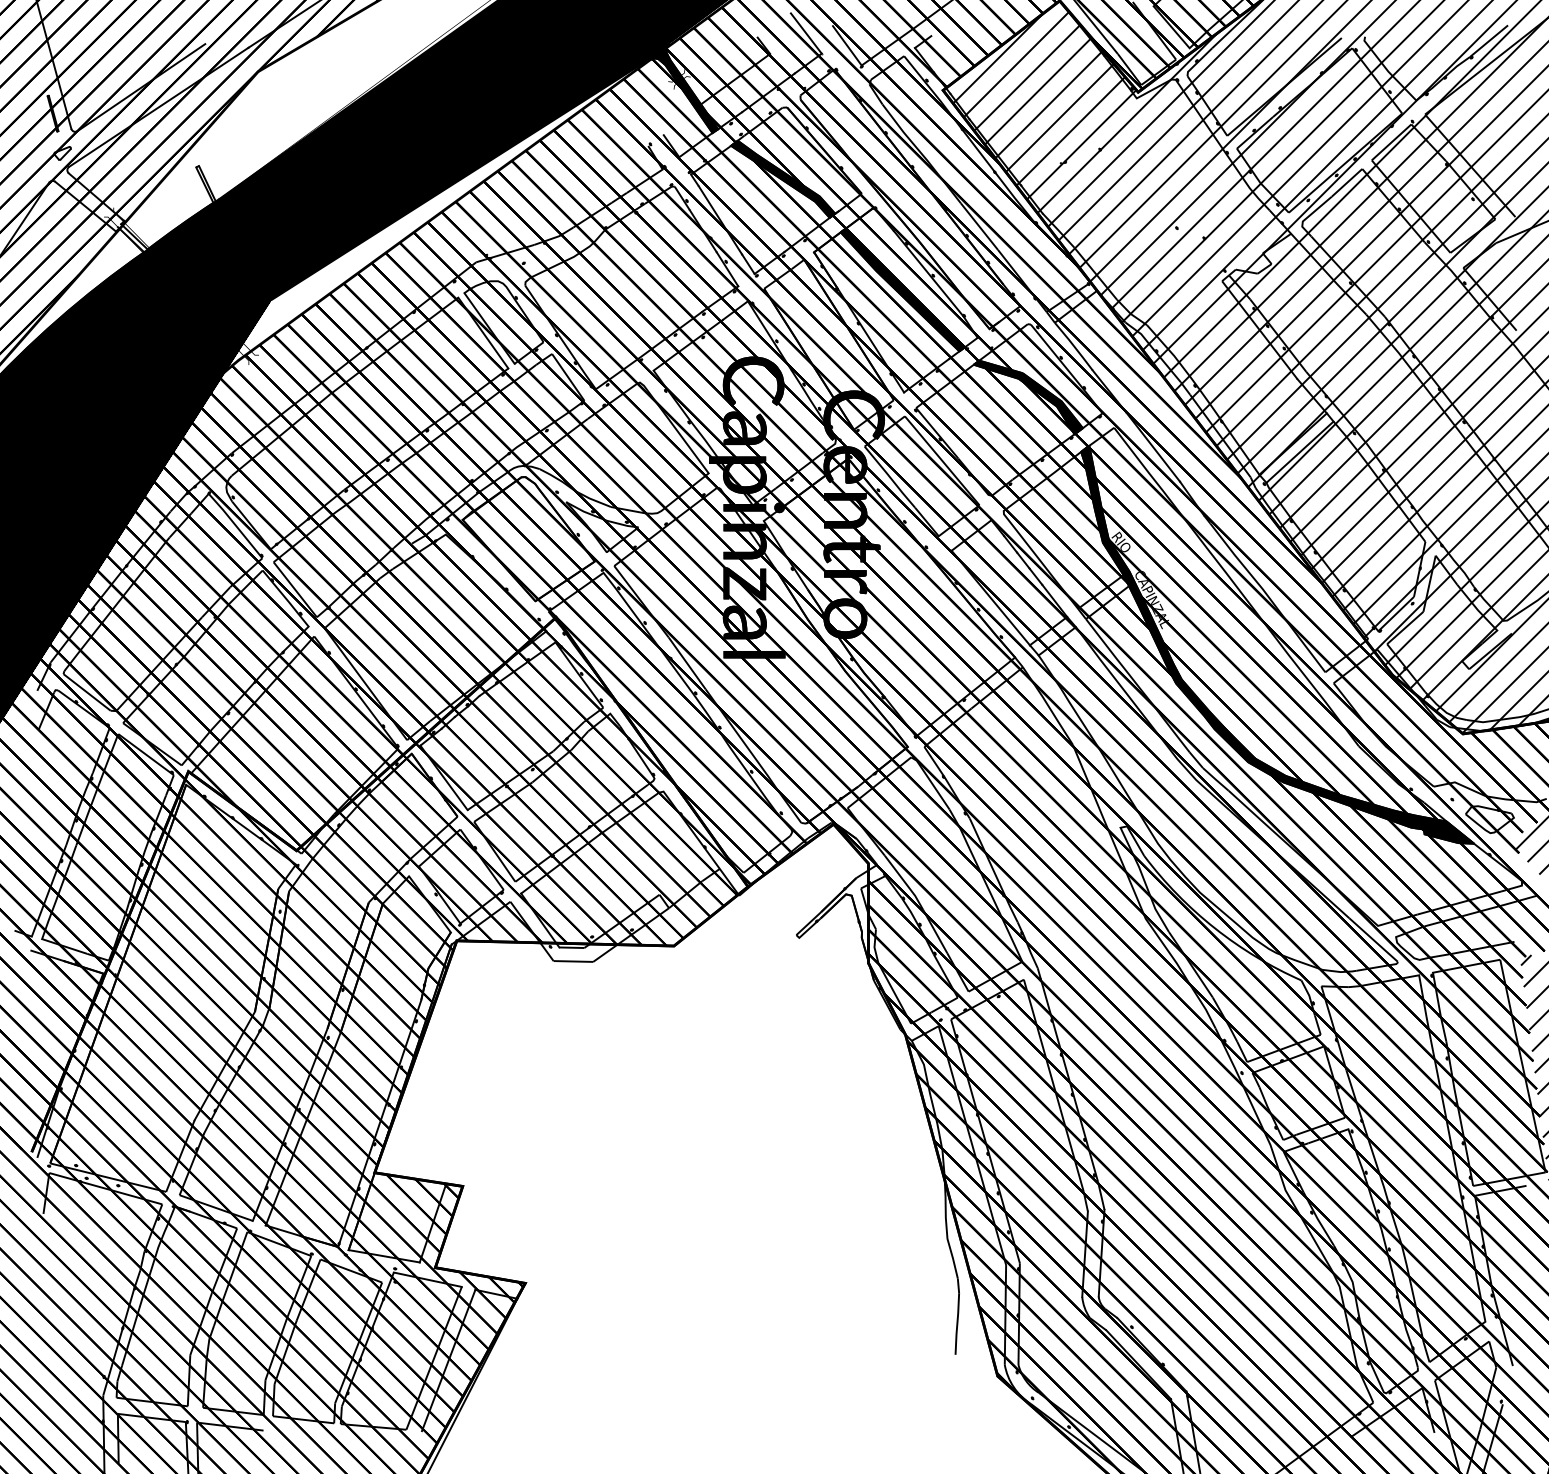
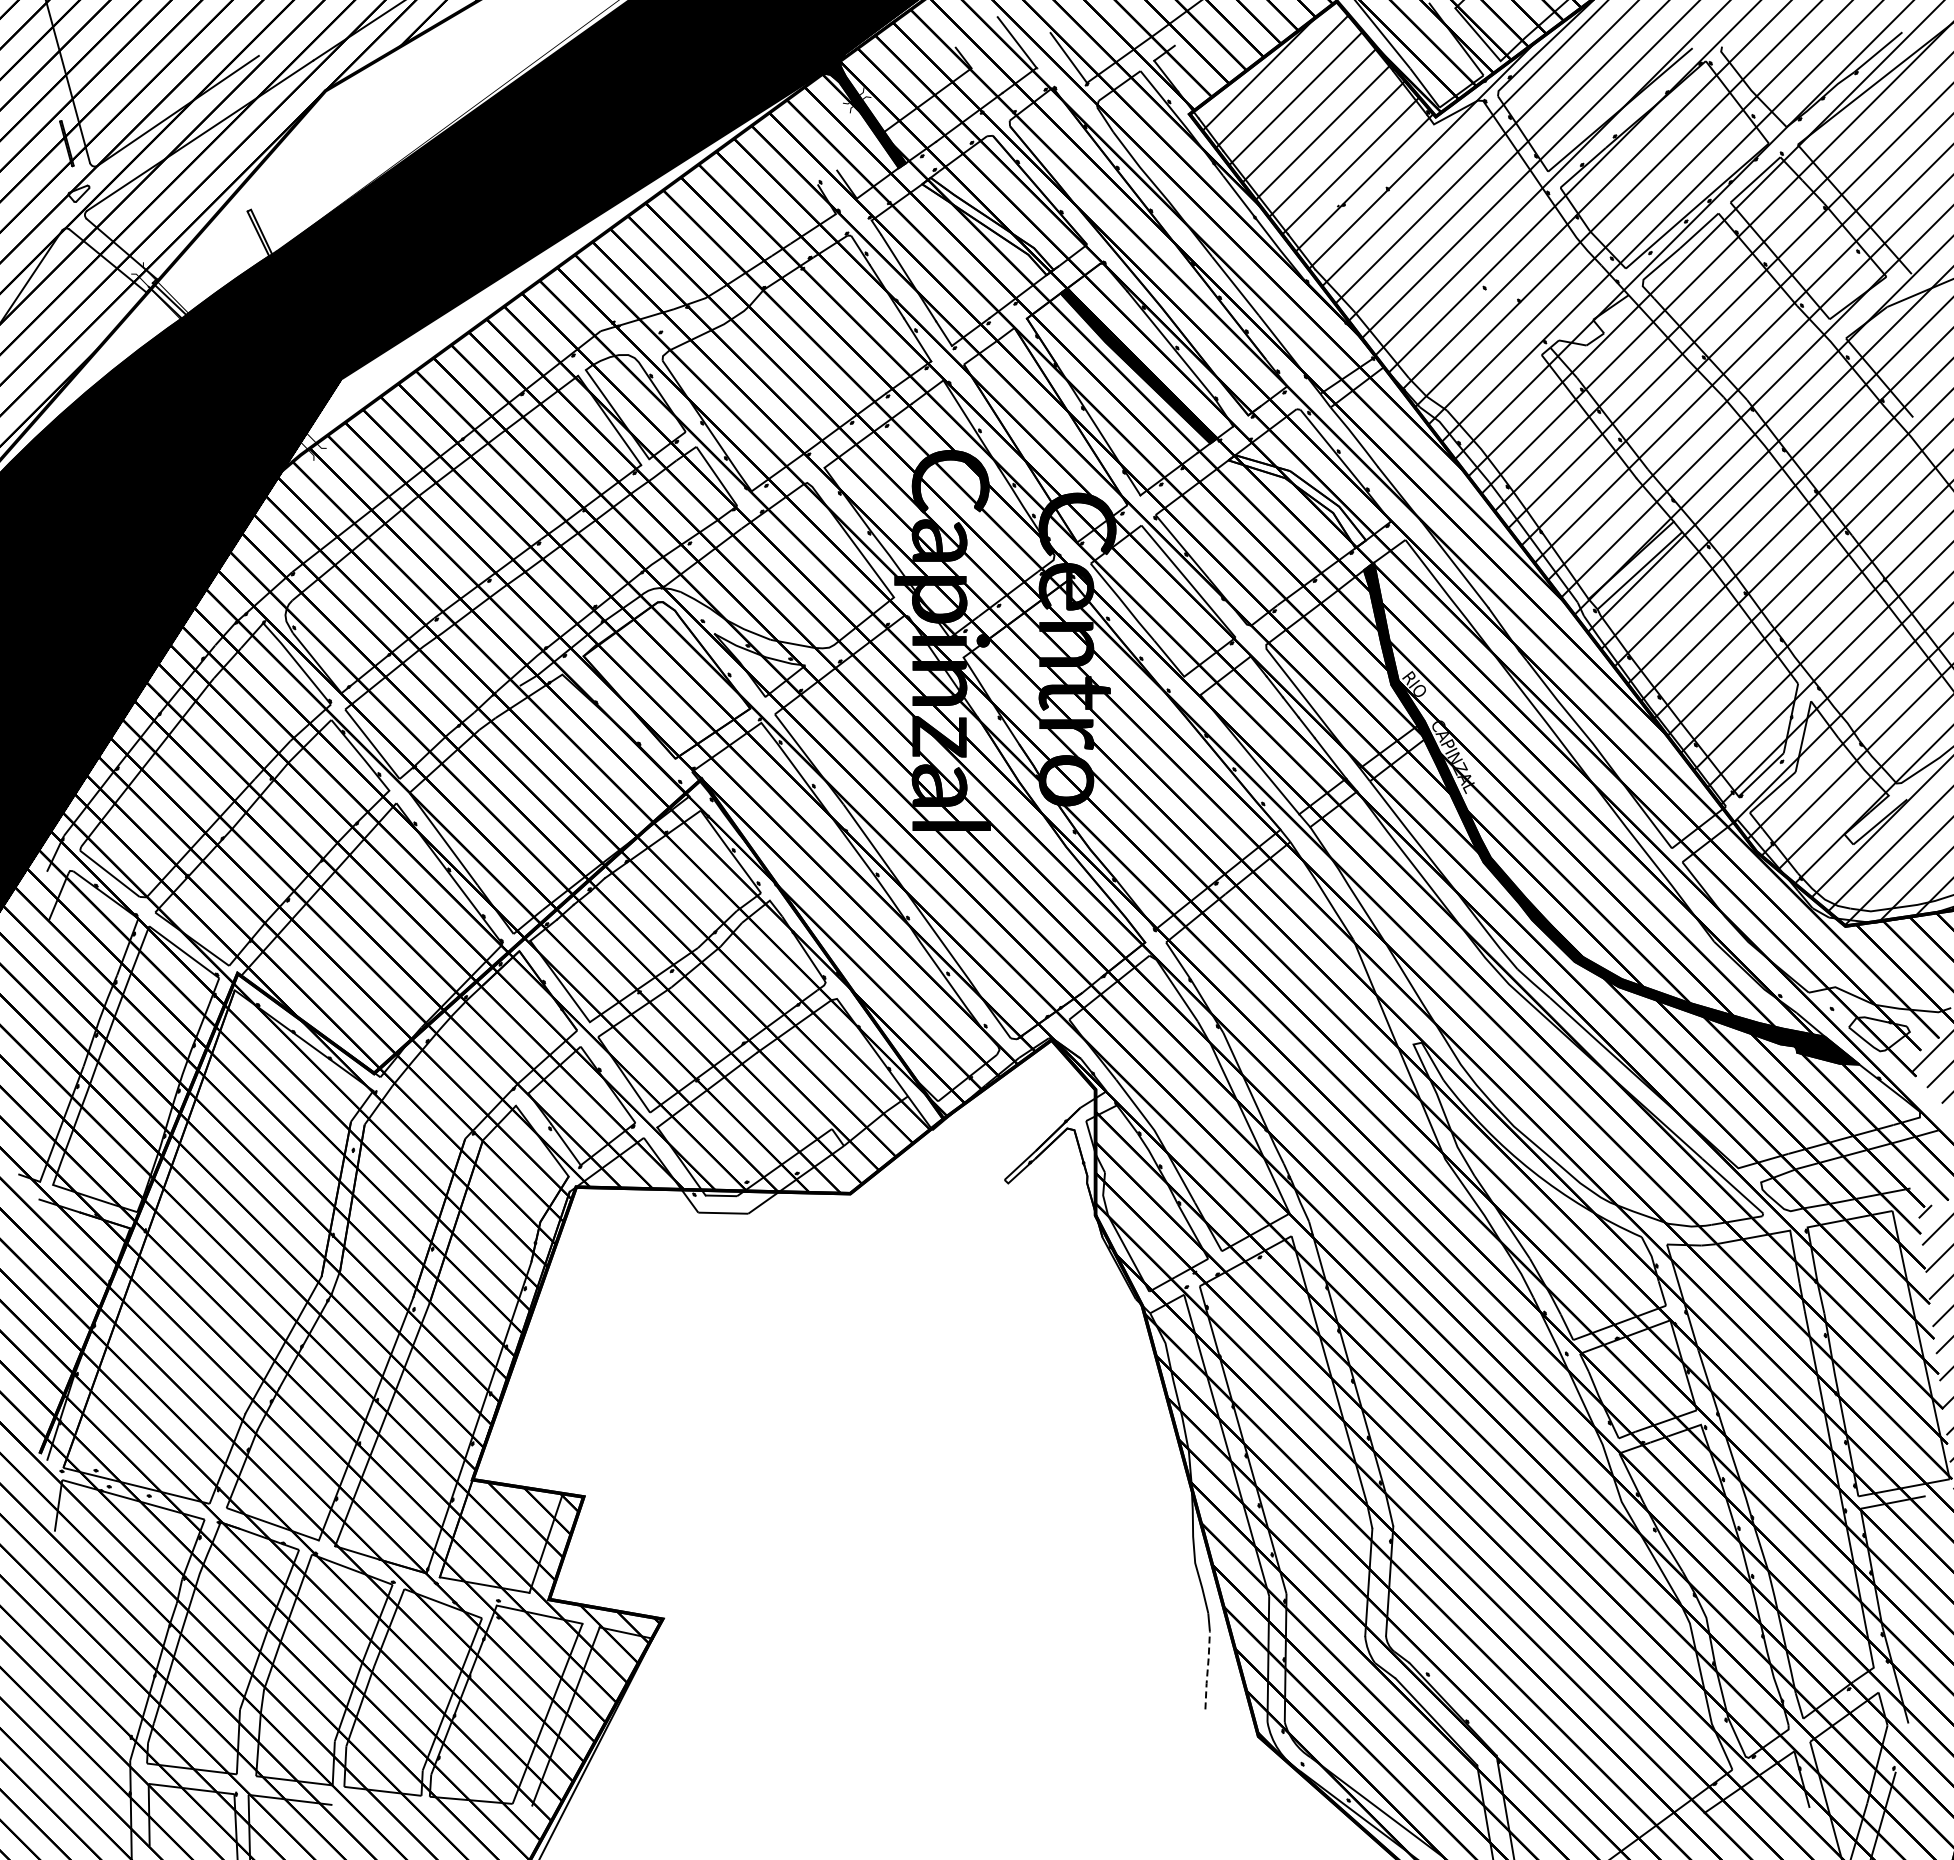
fill: (782, 179) -> (987, 226), removed
fill: (1028, 397) -> (1297, 501), removed
line: (957, 1323) -> (1207, 1670), solid -> dashed

